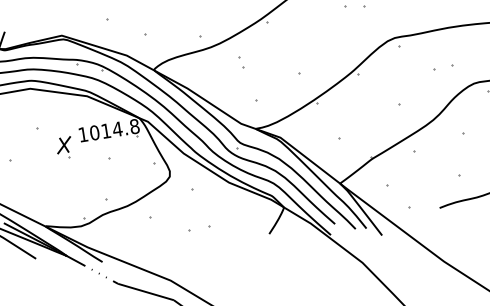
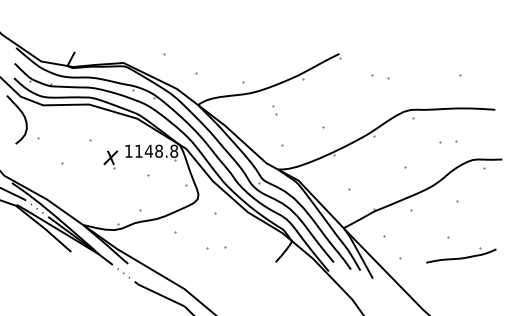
text: (106, 130) -> (149, 150), 1014.8 -> 1148.8

